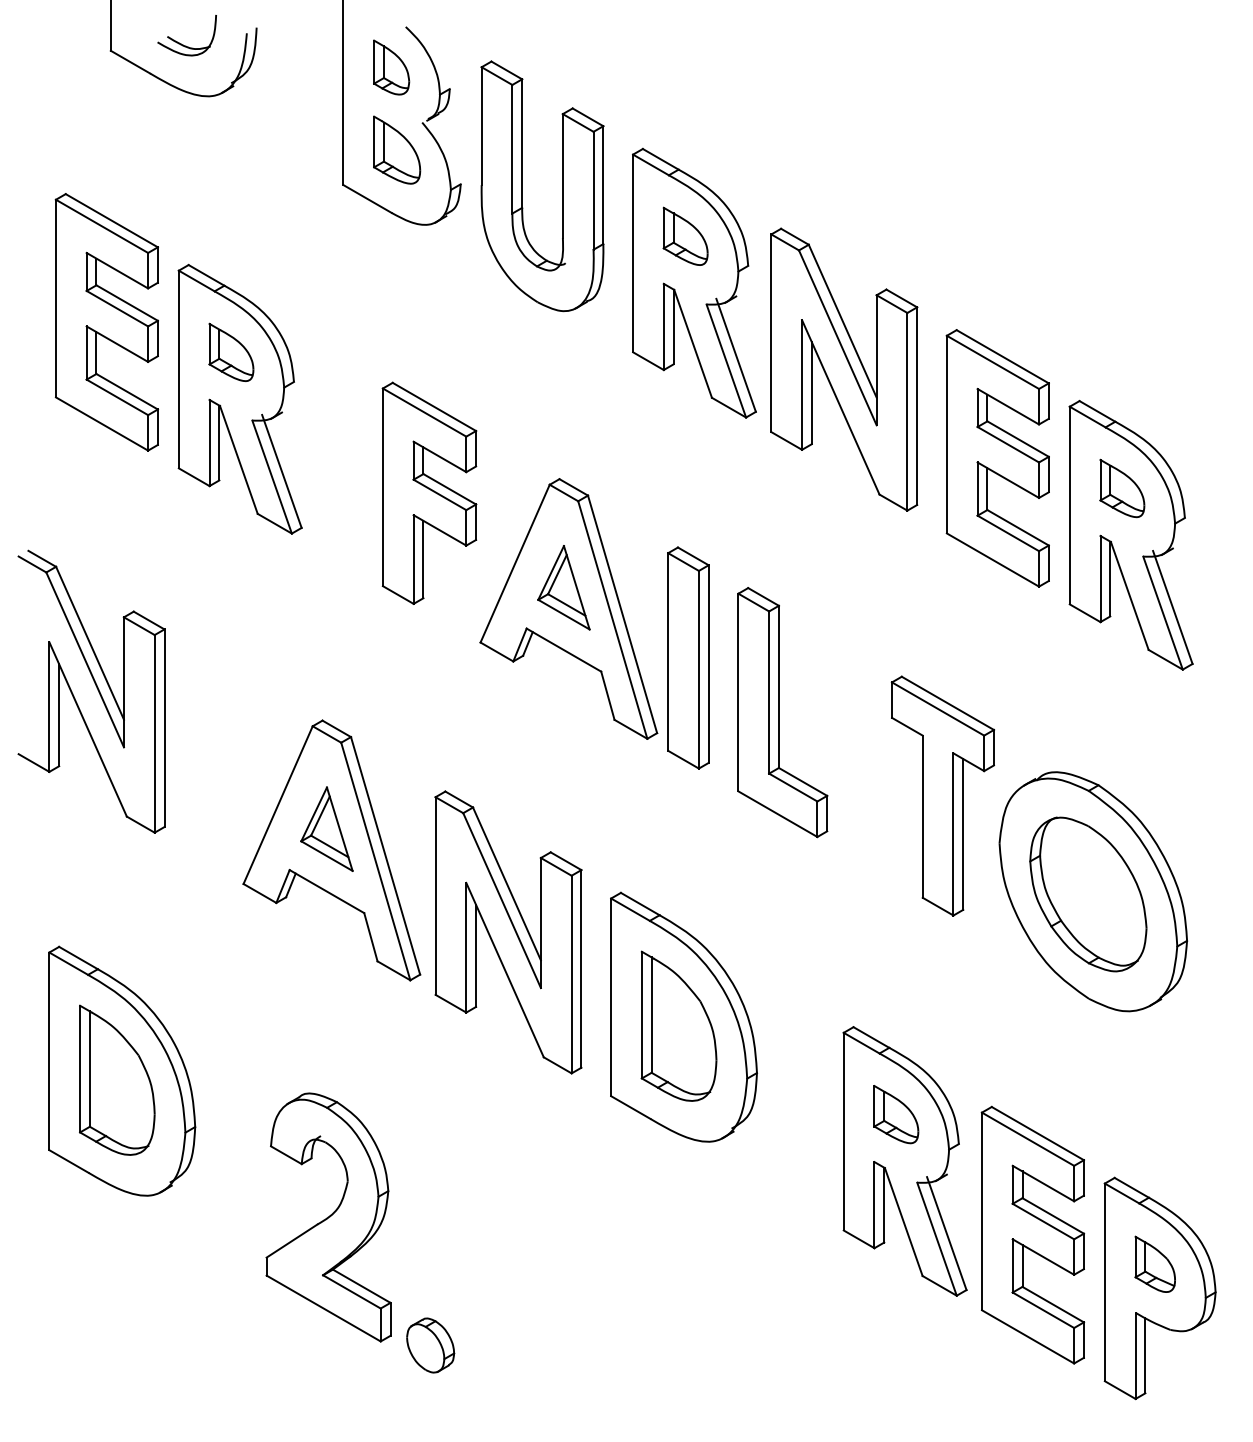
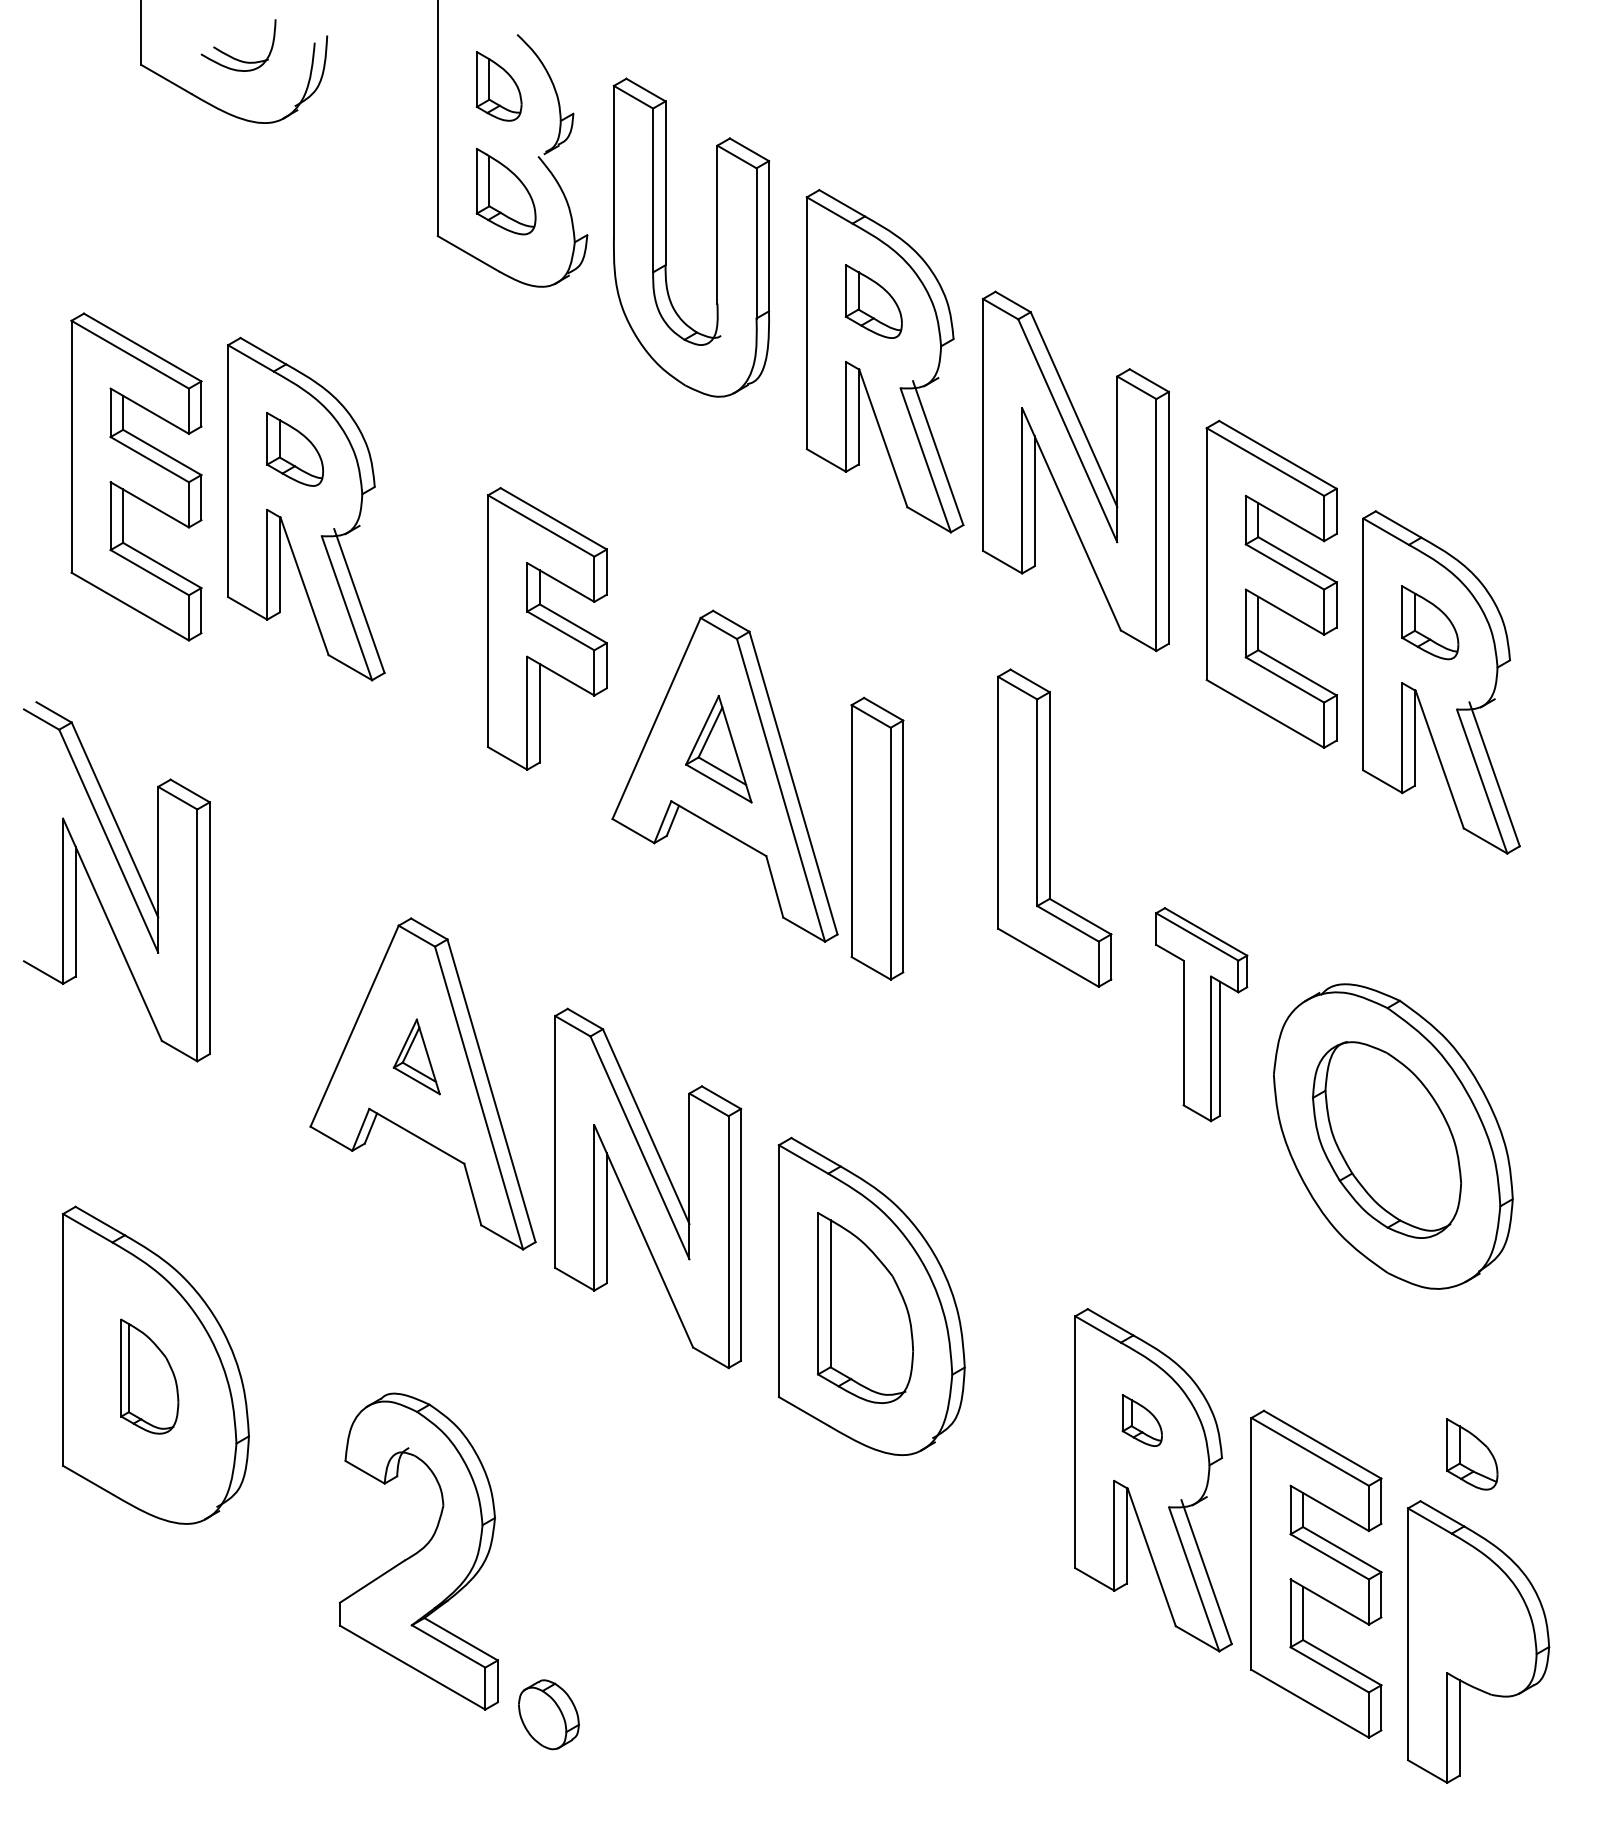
part: (106, 321) -> (136, 476), moved
part: (782, 711) -> (1054, 827), moved
part: (942, 795) -> (1201, 1014), size x0.7
part: (326, 828) -> (416, 1056), size x0.7
part: (117, 1080) -> (149, 1376), size x0.6
part: (896, 1114) -> (1142, 1420), size x0.7
part: (1155, 1264) -> (1472, 1454), moved

